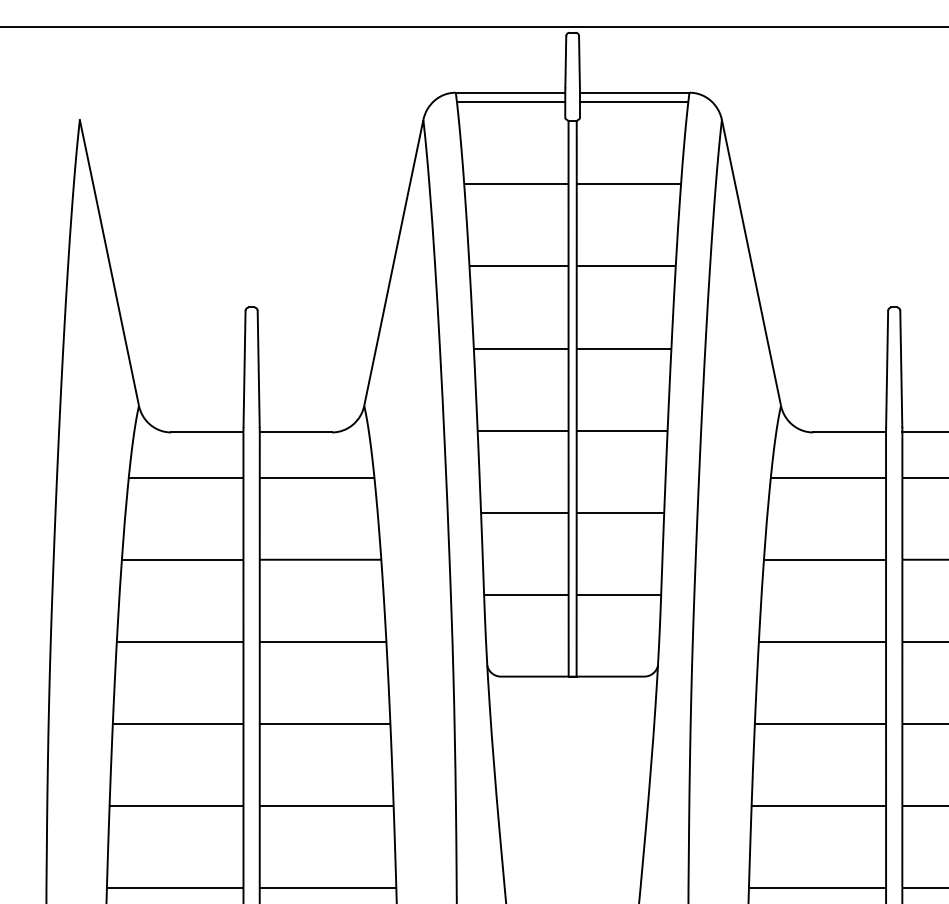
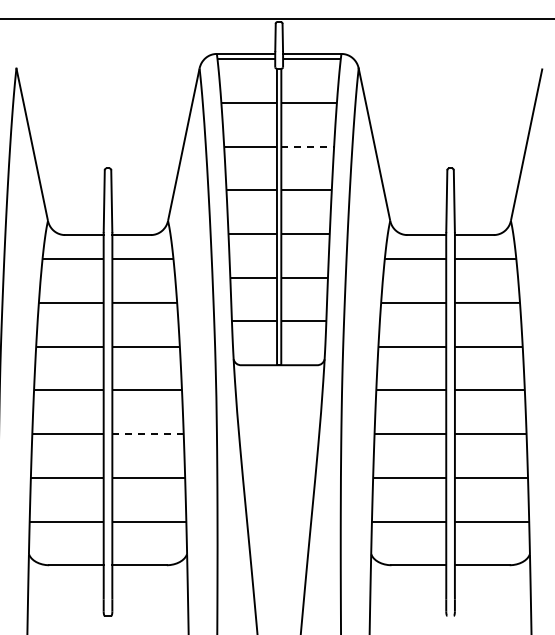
line: (627, 266) -> (308, 146), solid -> dashed
line: (327, 806) -> (148, 434), solid -> dashed

